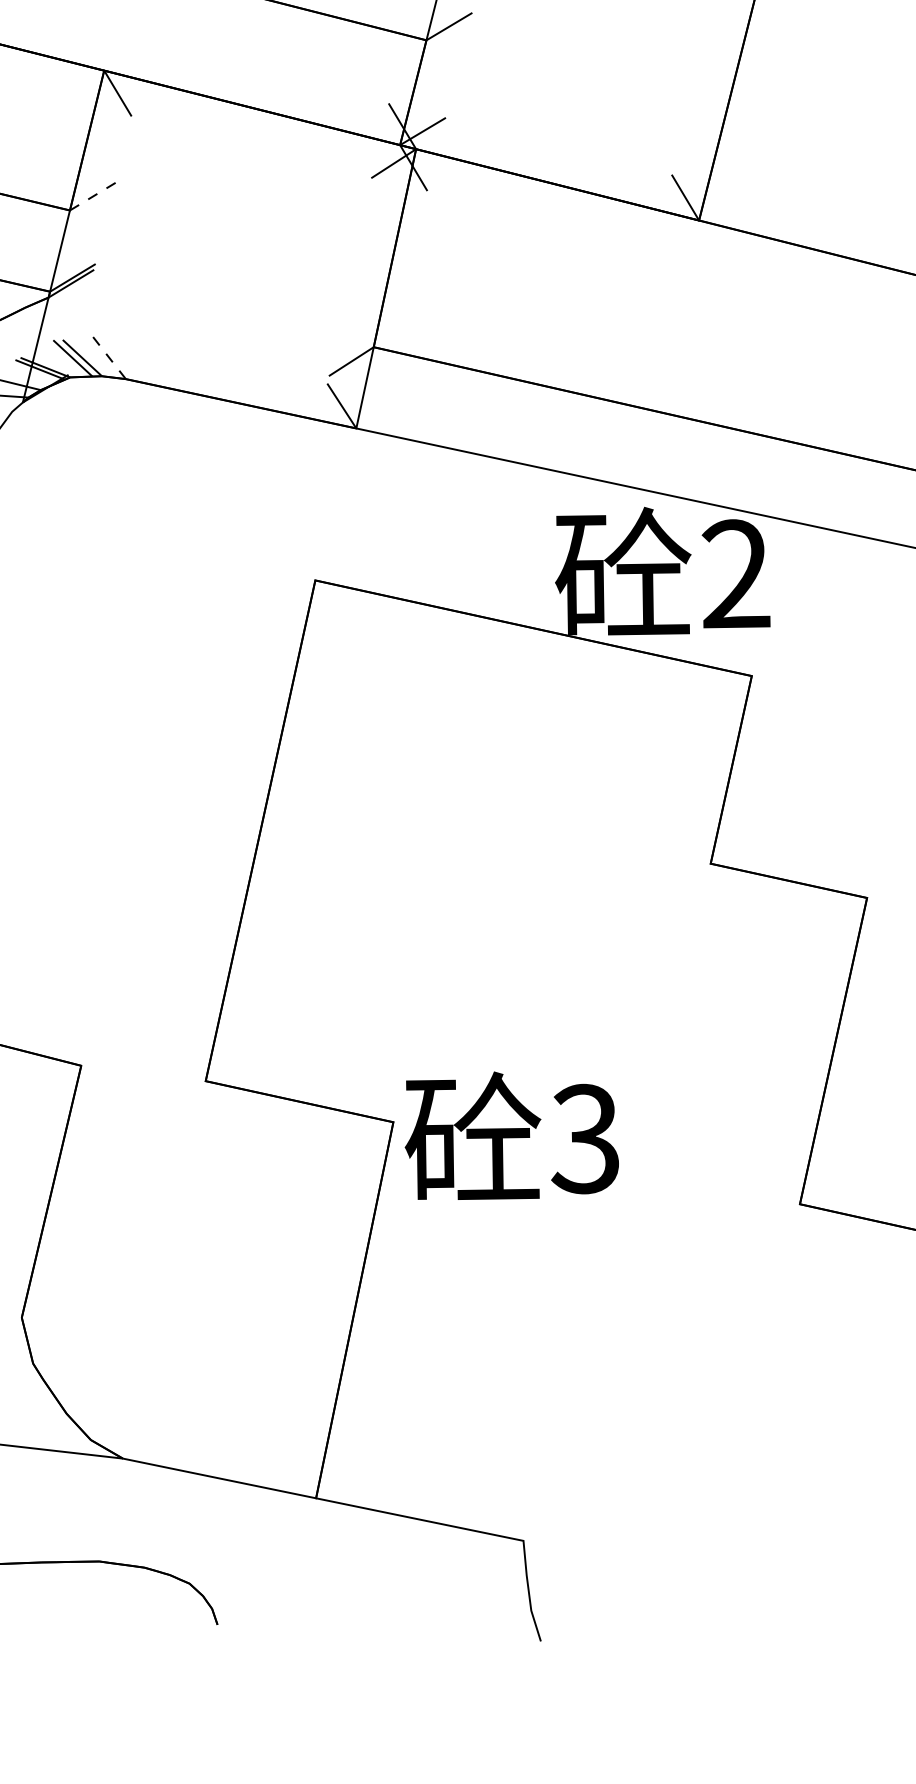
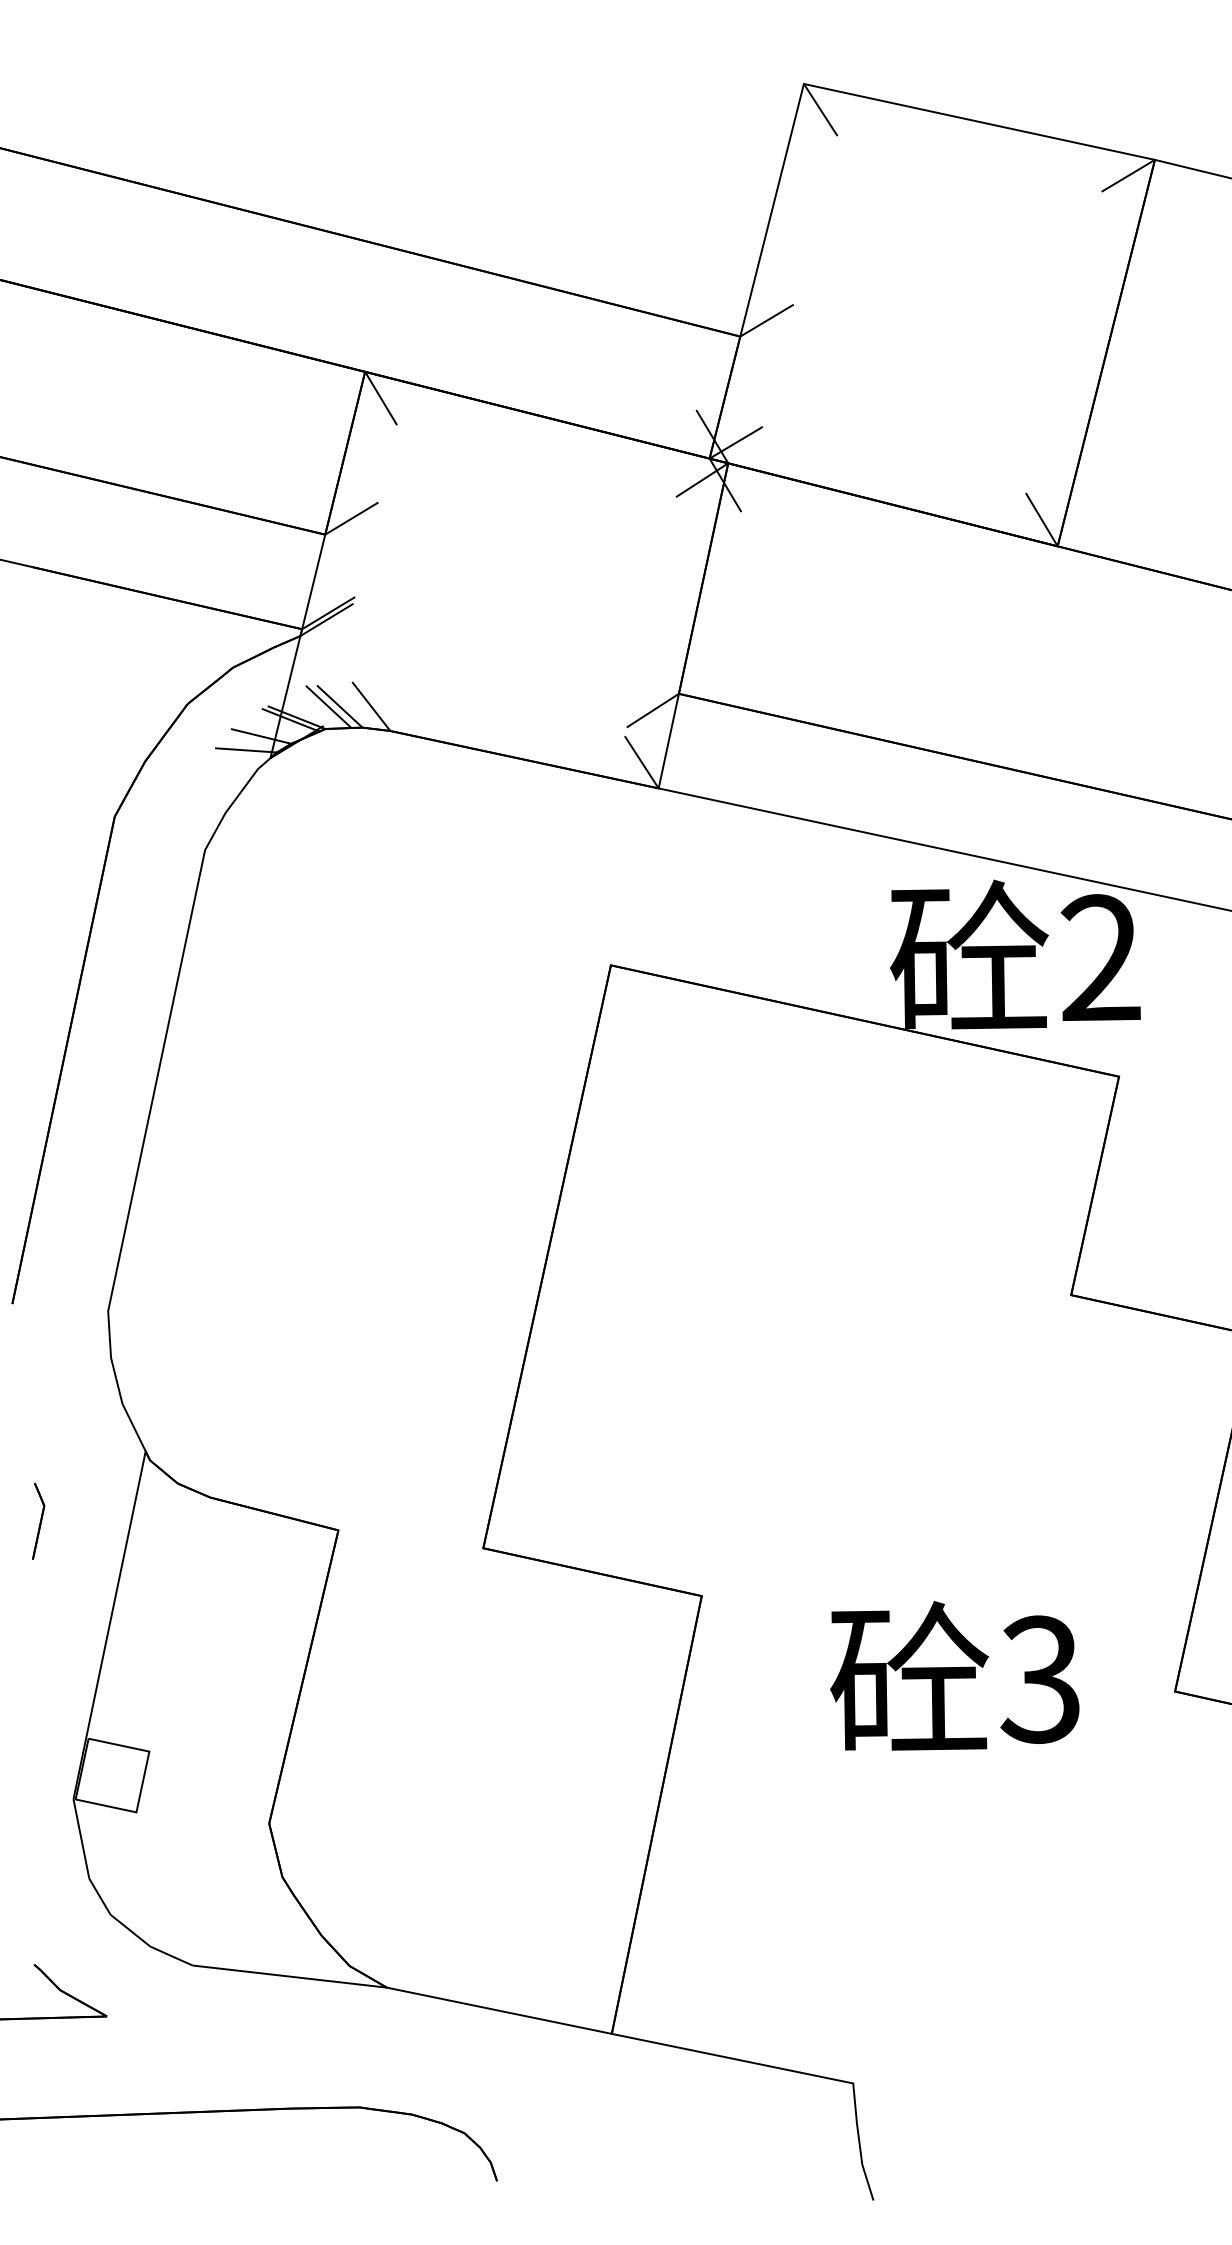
line: (93, 196) -> (352, 518), dashed -> solid
line: (109, 358) -> (371, 706), dashed -> solid
text: (511, 1135) -> (954, 1675), moved

